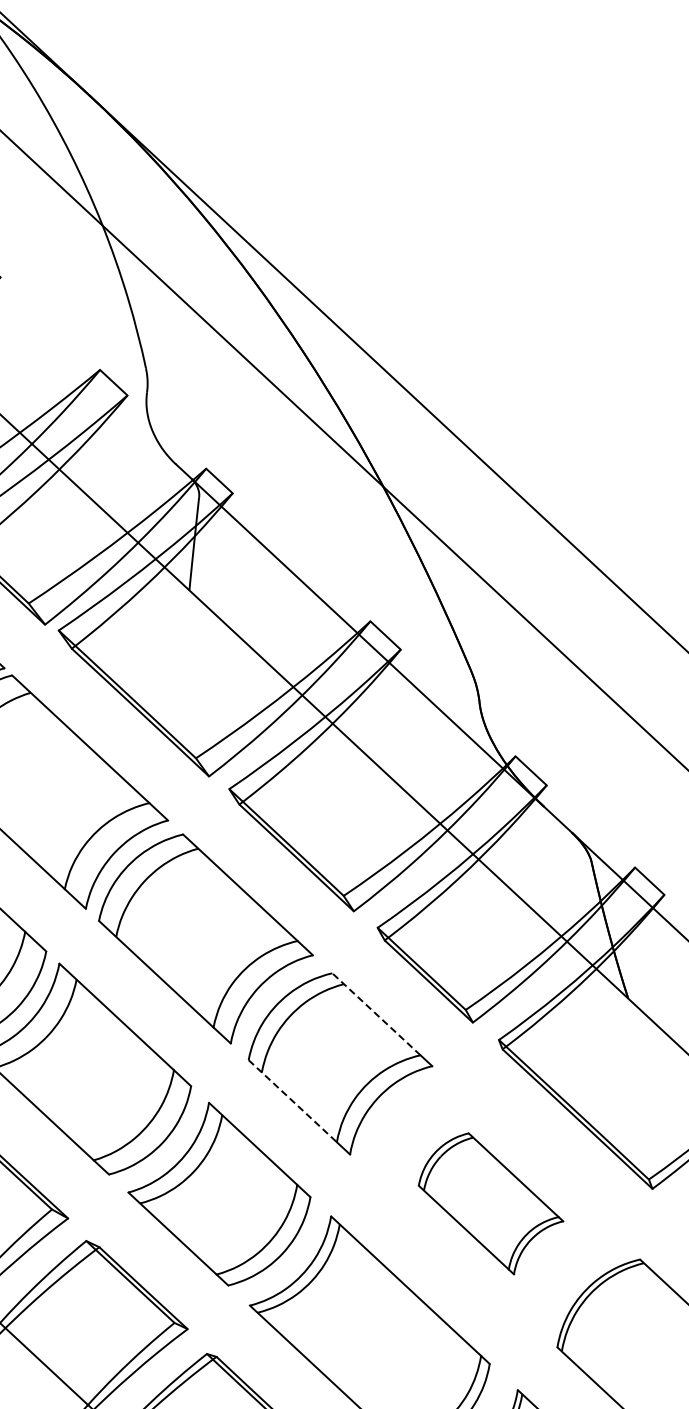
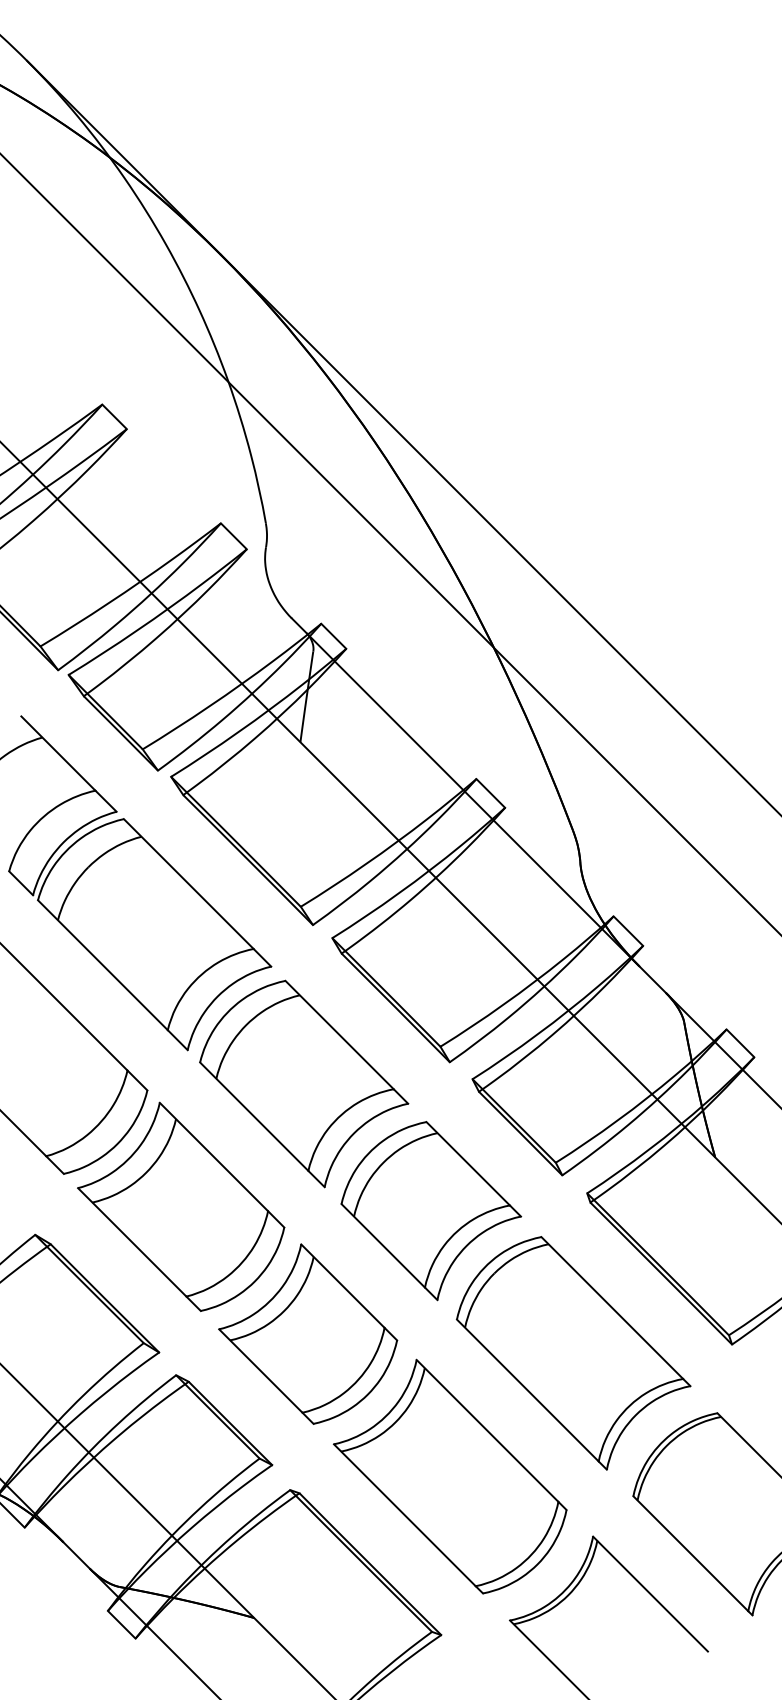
line: (376, 1014) -> (468, 1163), dashed -> solid
line: (293, 1101) -> (383, 1246), dashed -> solid
part: (490, 1203) -> (573, 1353), size x1.67

